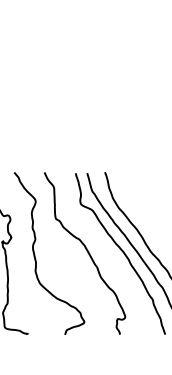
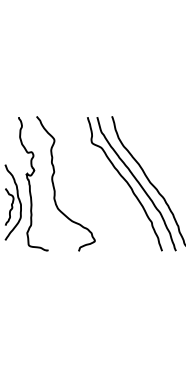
curve: (87, 253) -> (97, 183), removed

